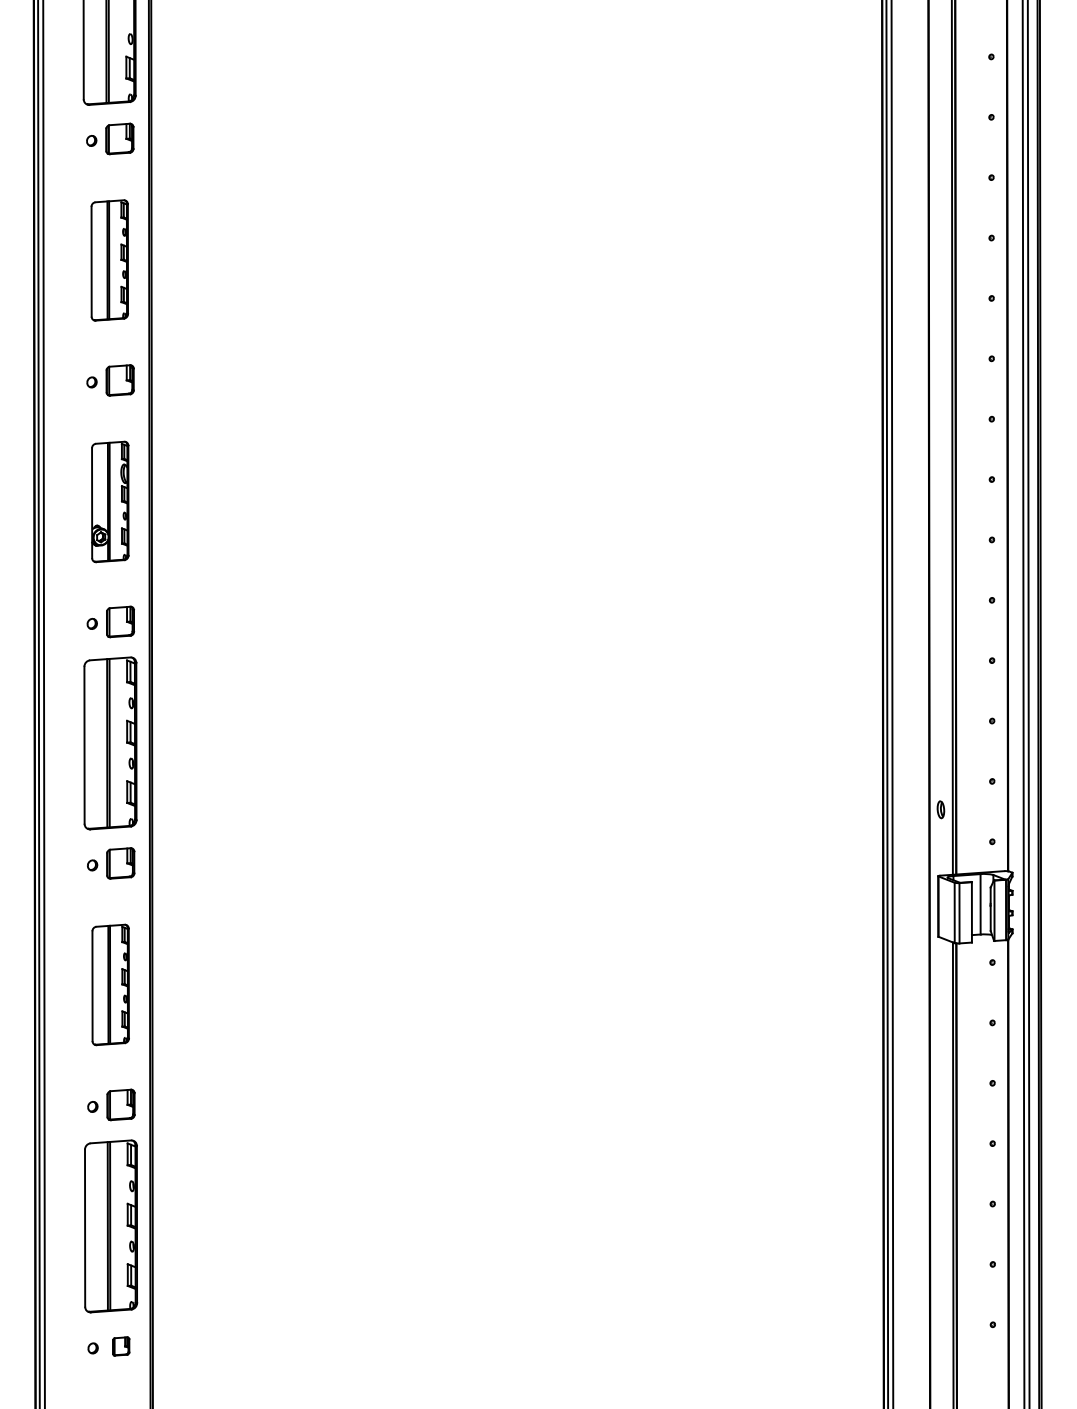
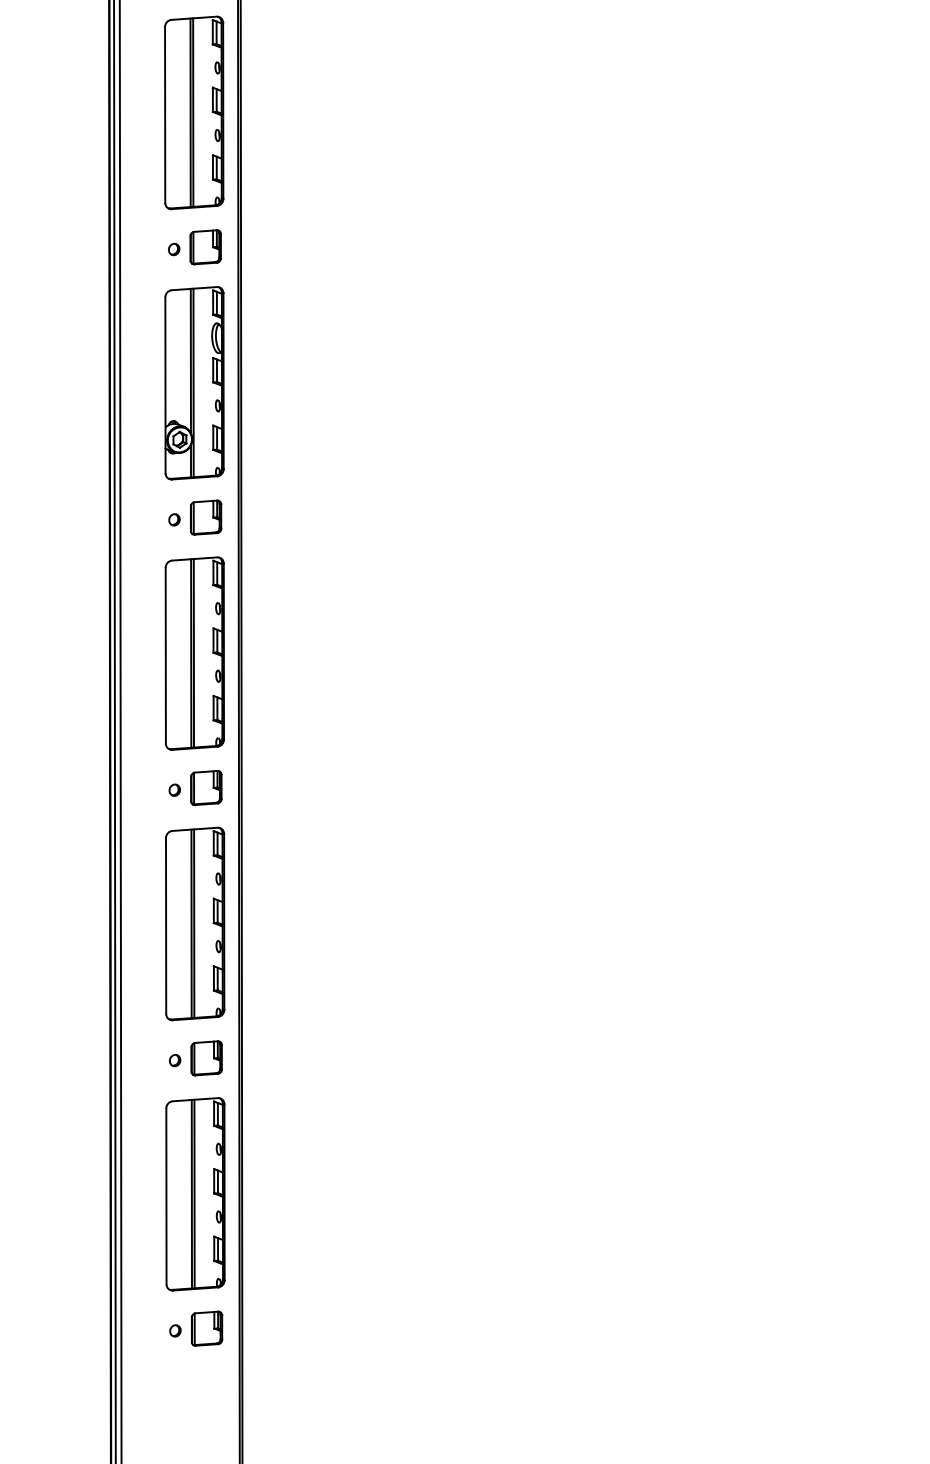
part: (109, 260) -> (193, 112), size x1.43
part: (110, 501) -> (194, 382), size x1.43
part: (110, 984) -> (194, 923), size x1.43
part: (120, 1346) -> (206, 1328), size x1.67

